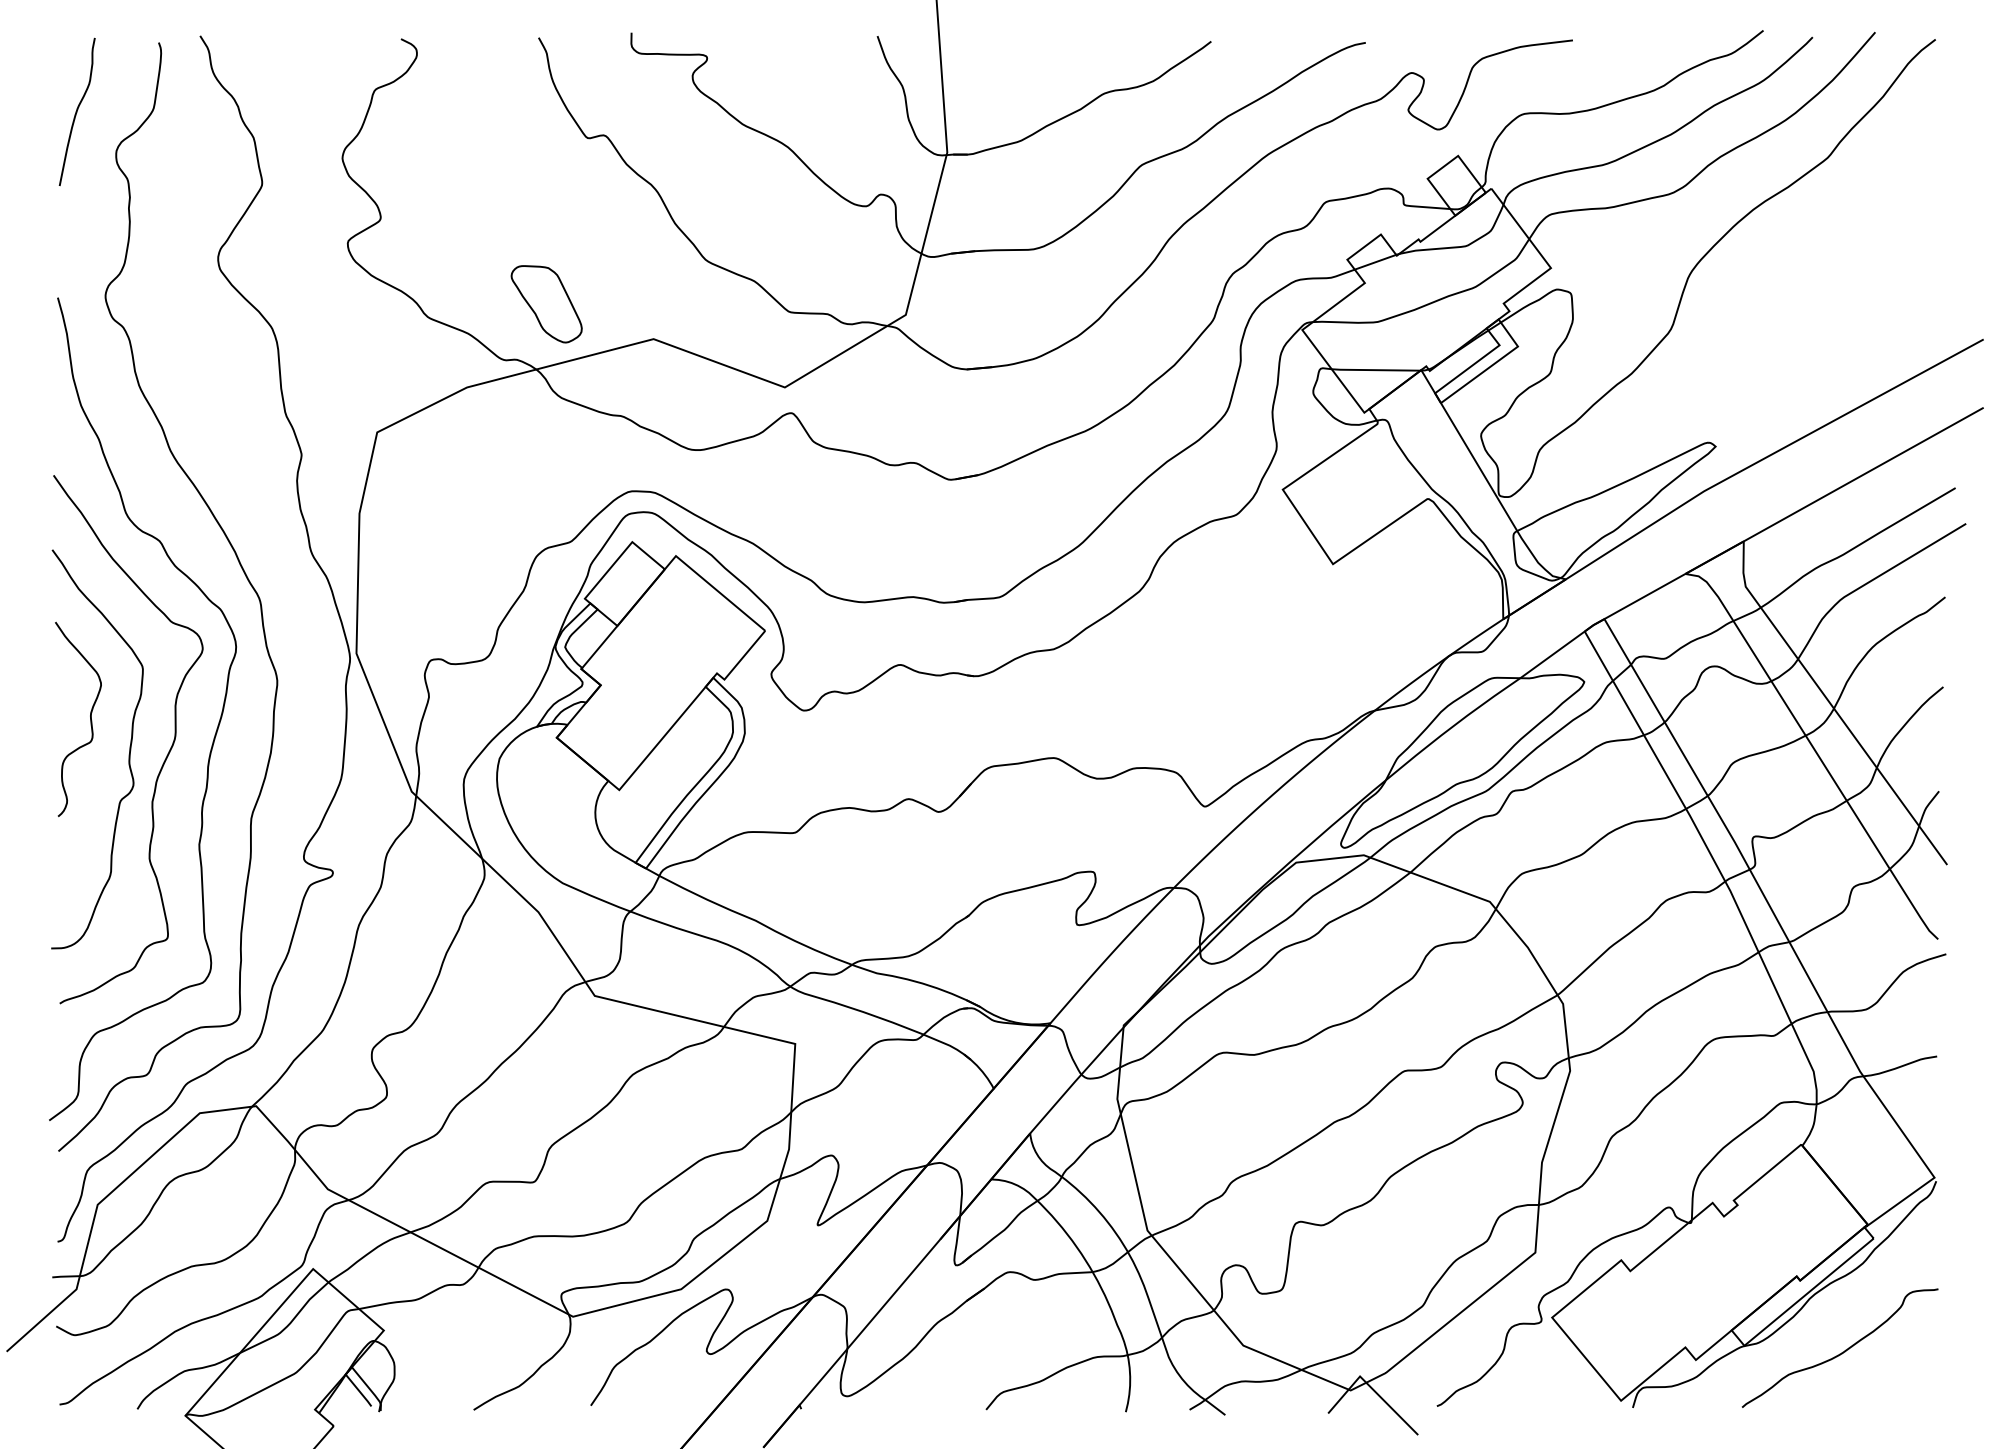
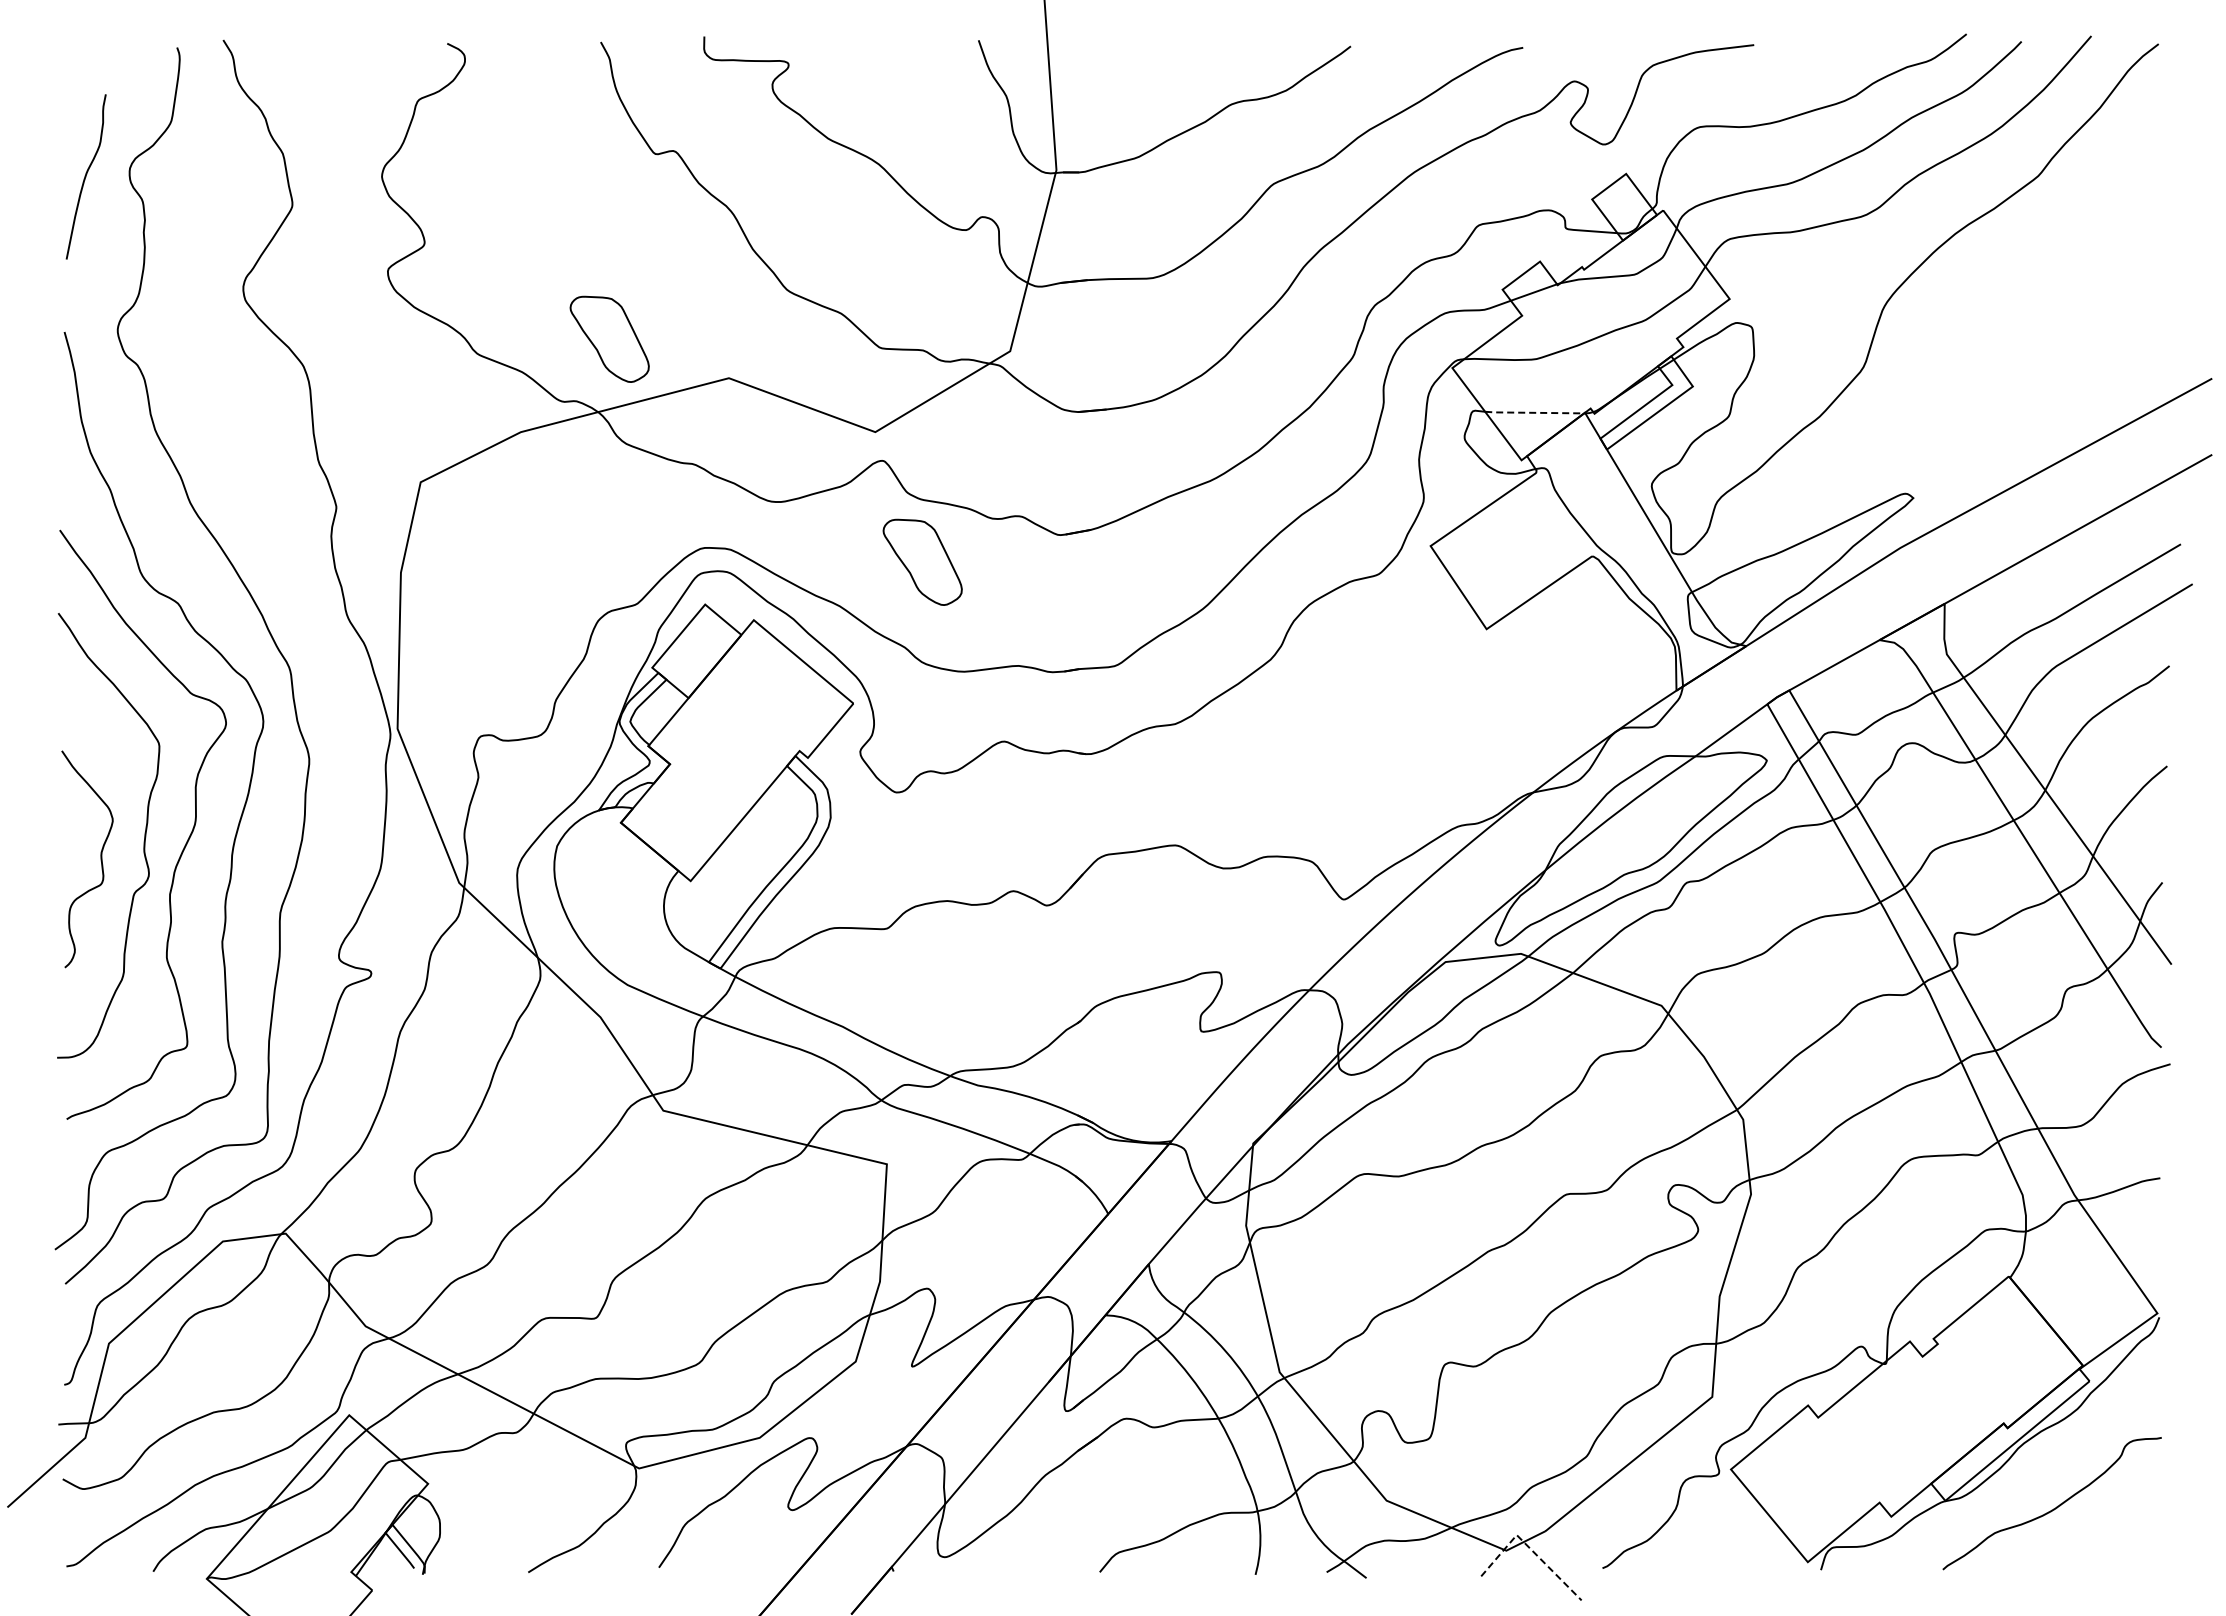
curve: (76, 111) -> (85, 176), moved
line: (1375, 369) -> (1534, 412), solid -> dashed
part: (827, 503) -> (922, 561), added
curve: (90, 719) -> (100, 859), moved
line: (1372, 1388) -> (1530, 1548), solid -> dashed

